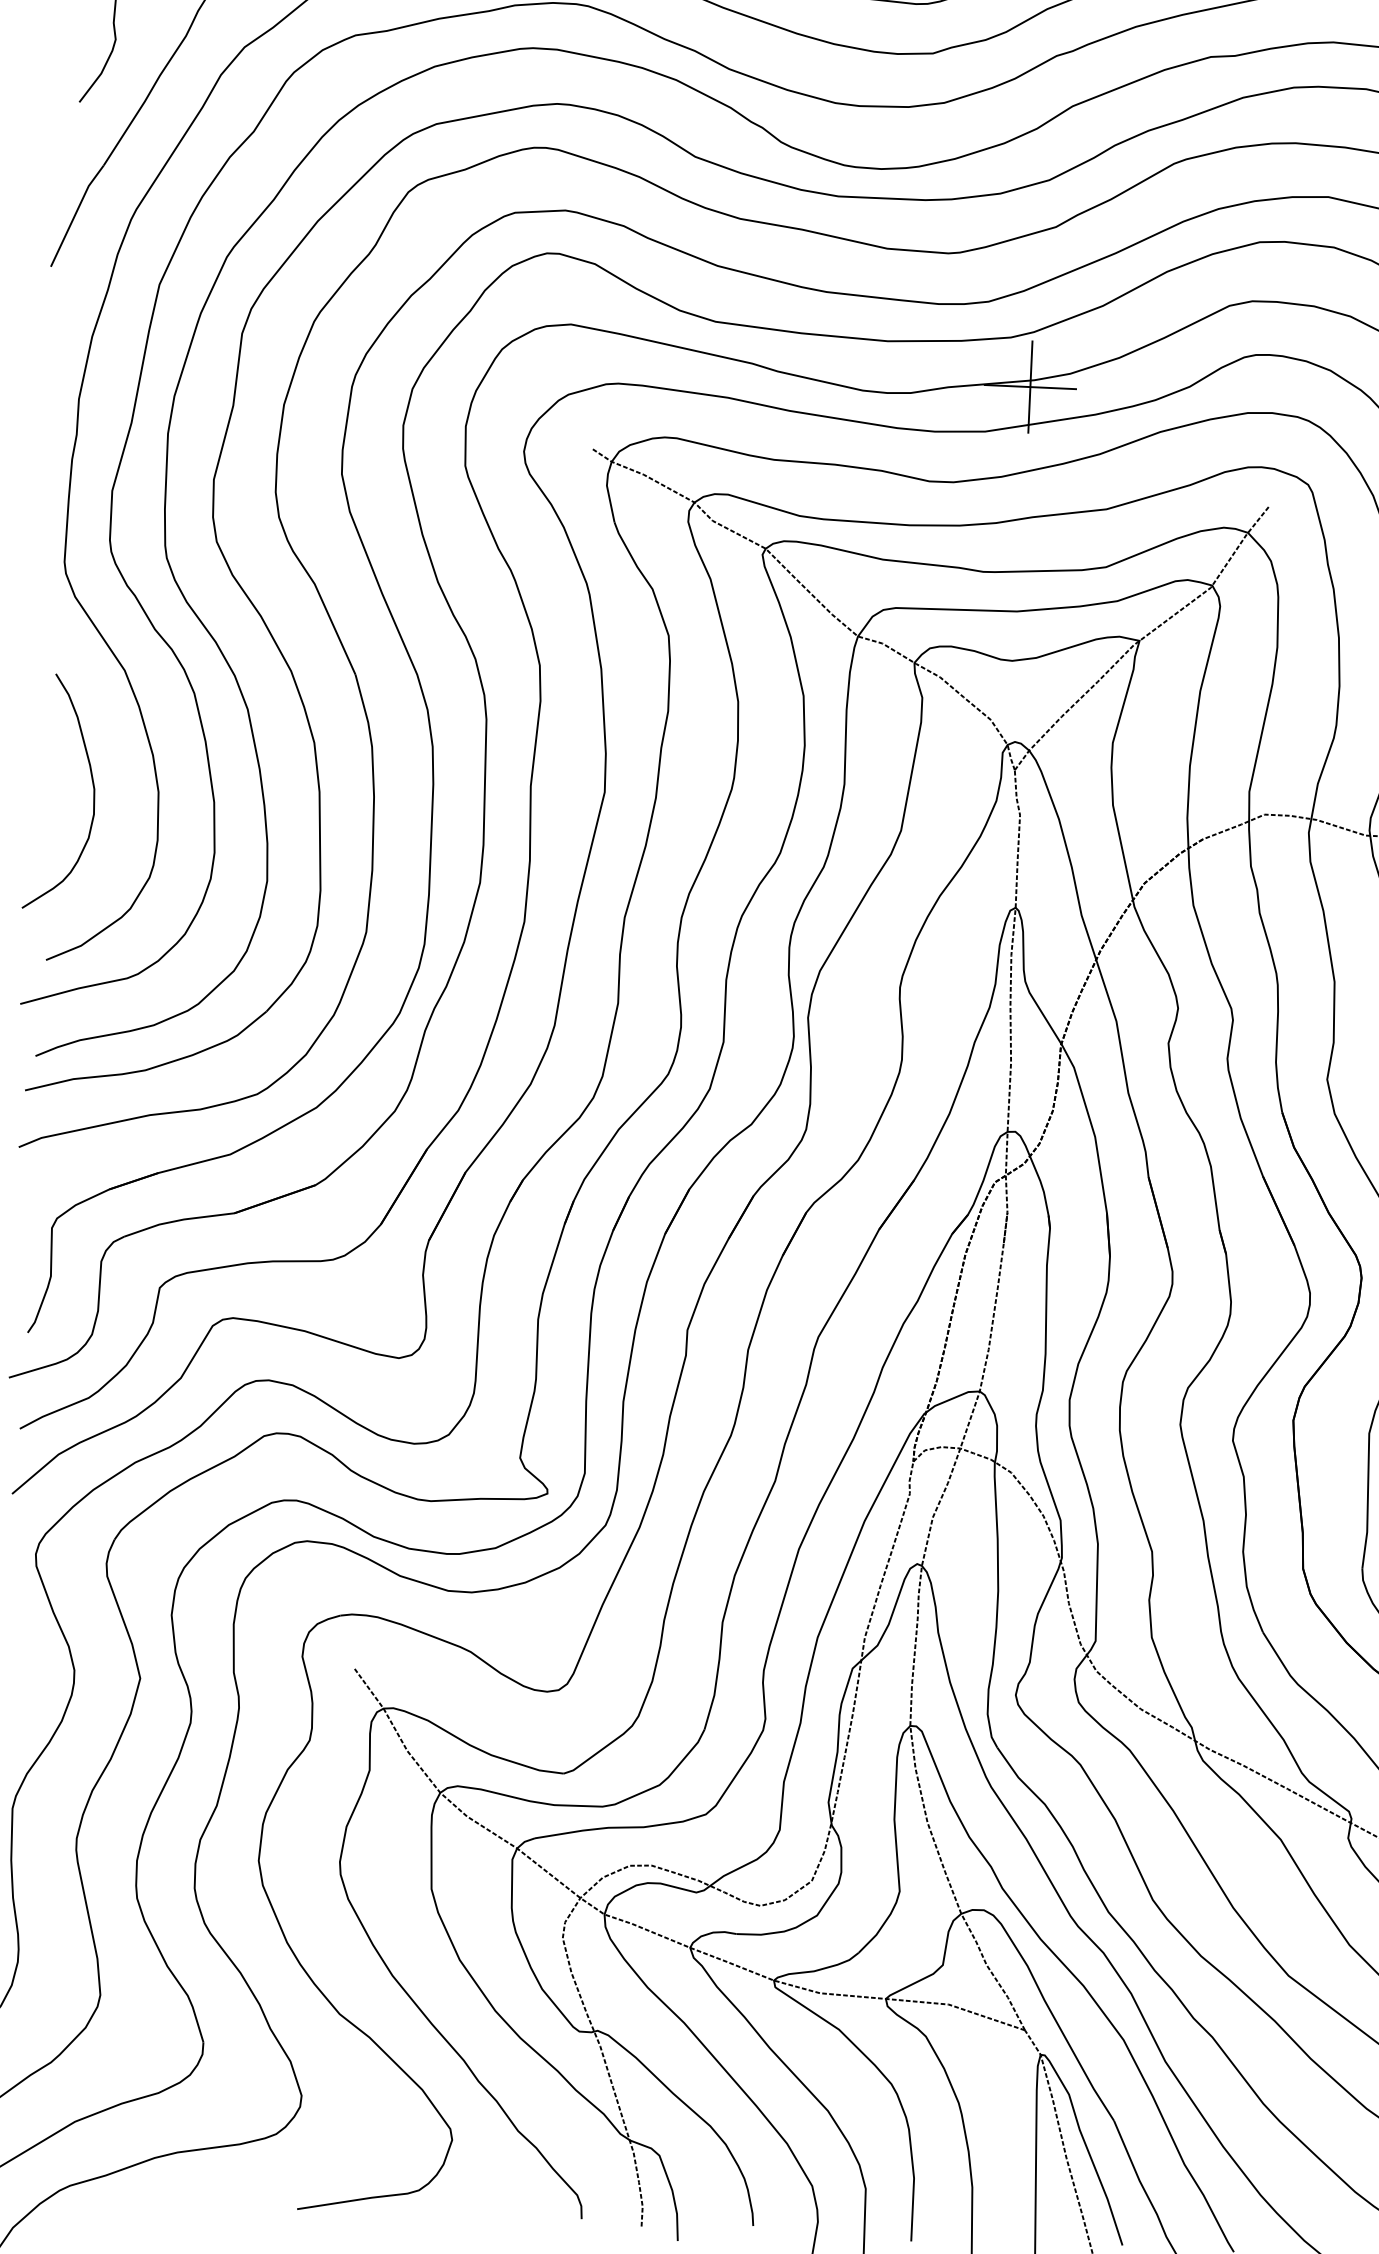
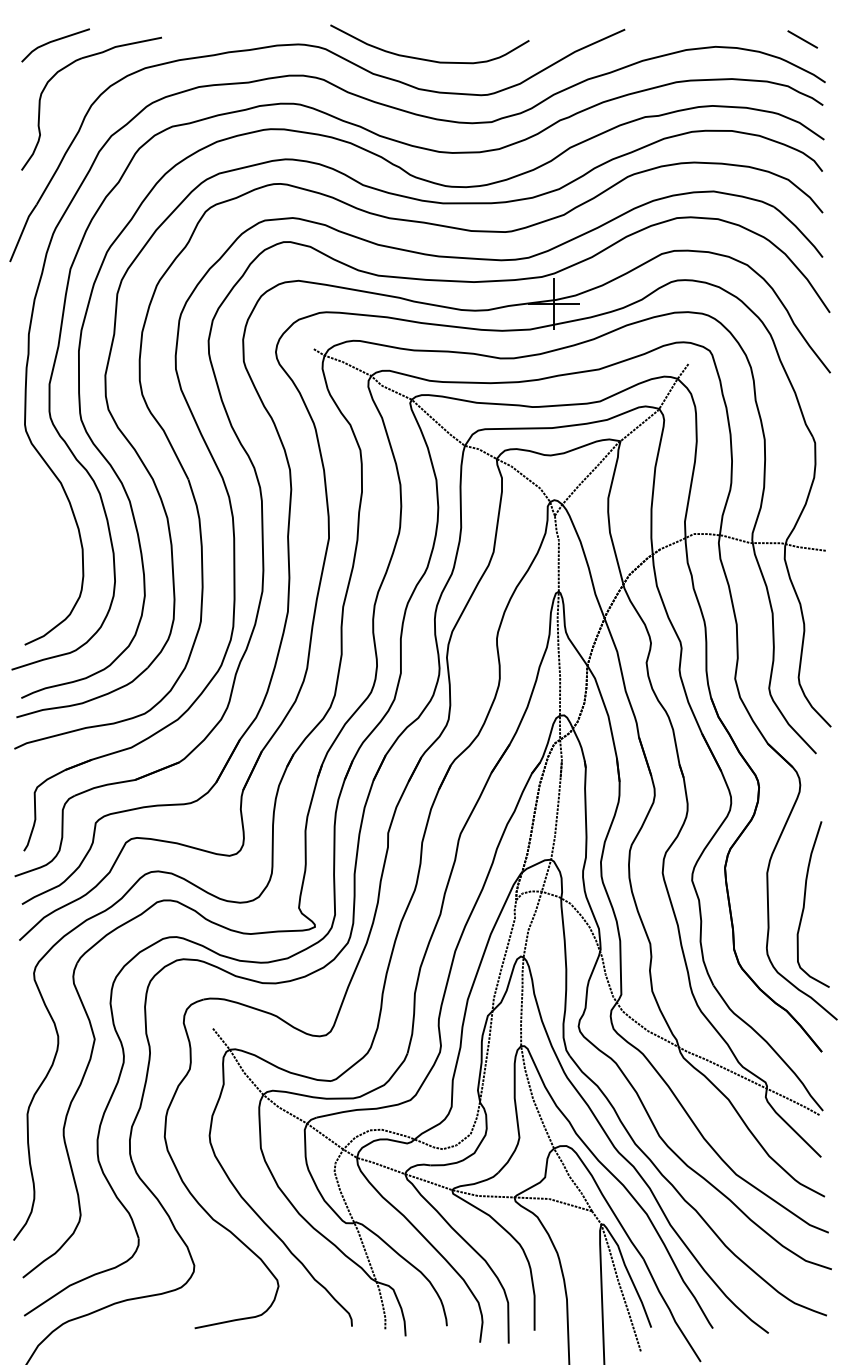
curve: (91, 785) -> (45, 547), removed

